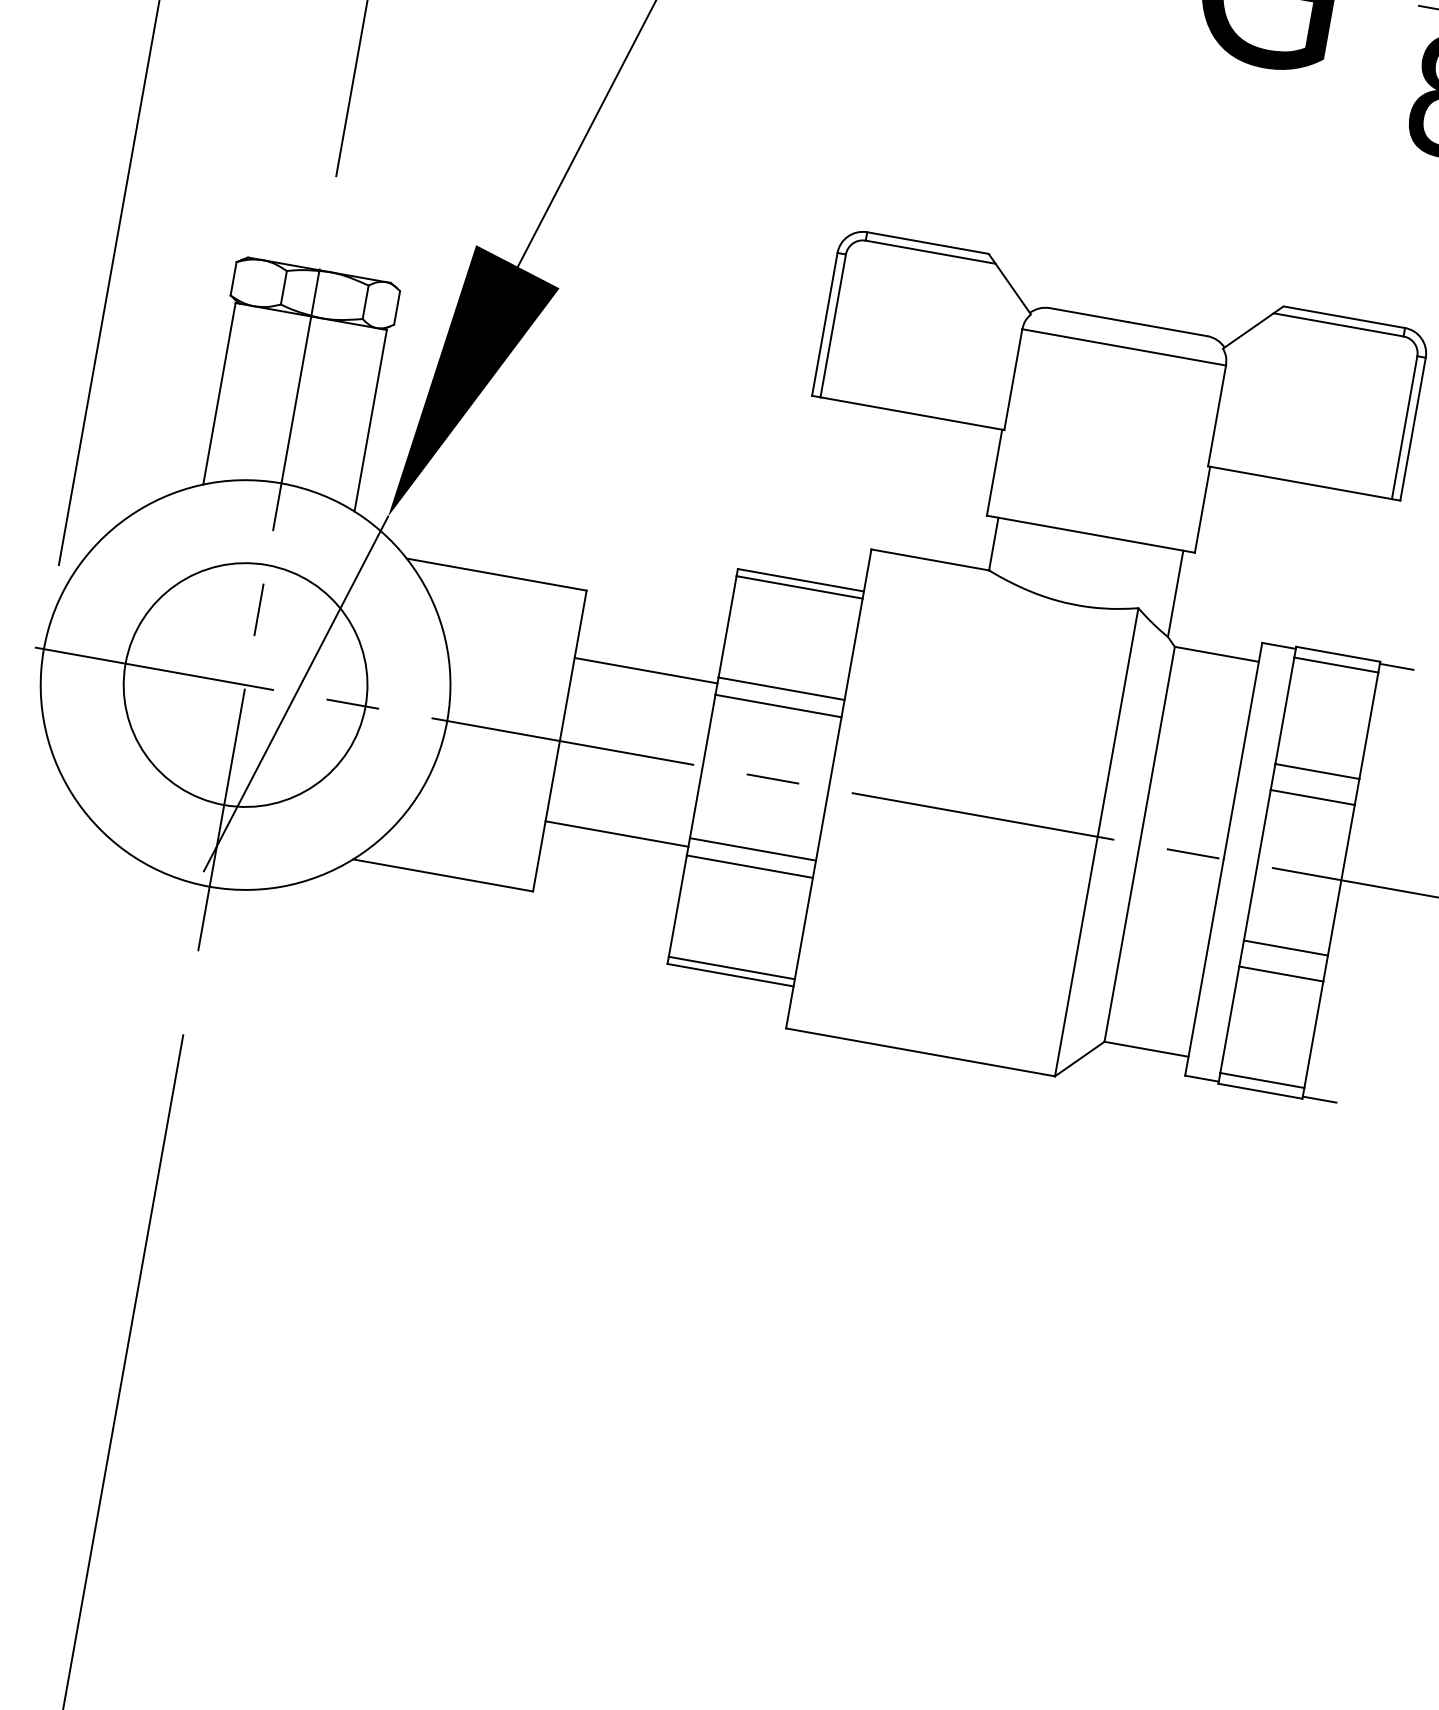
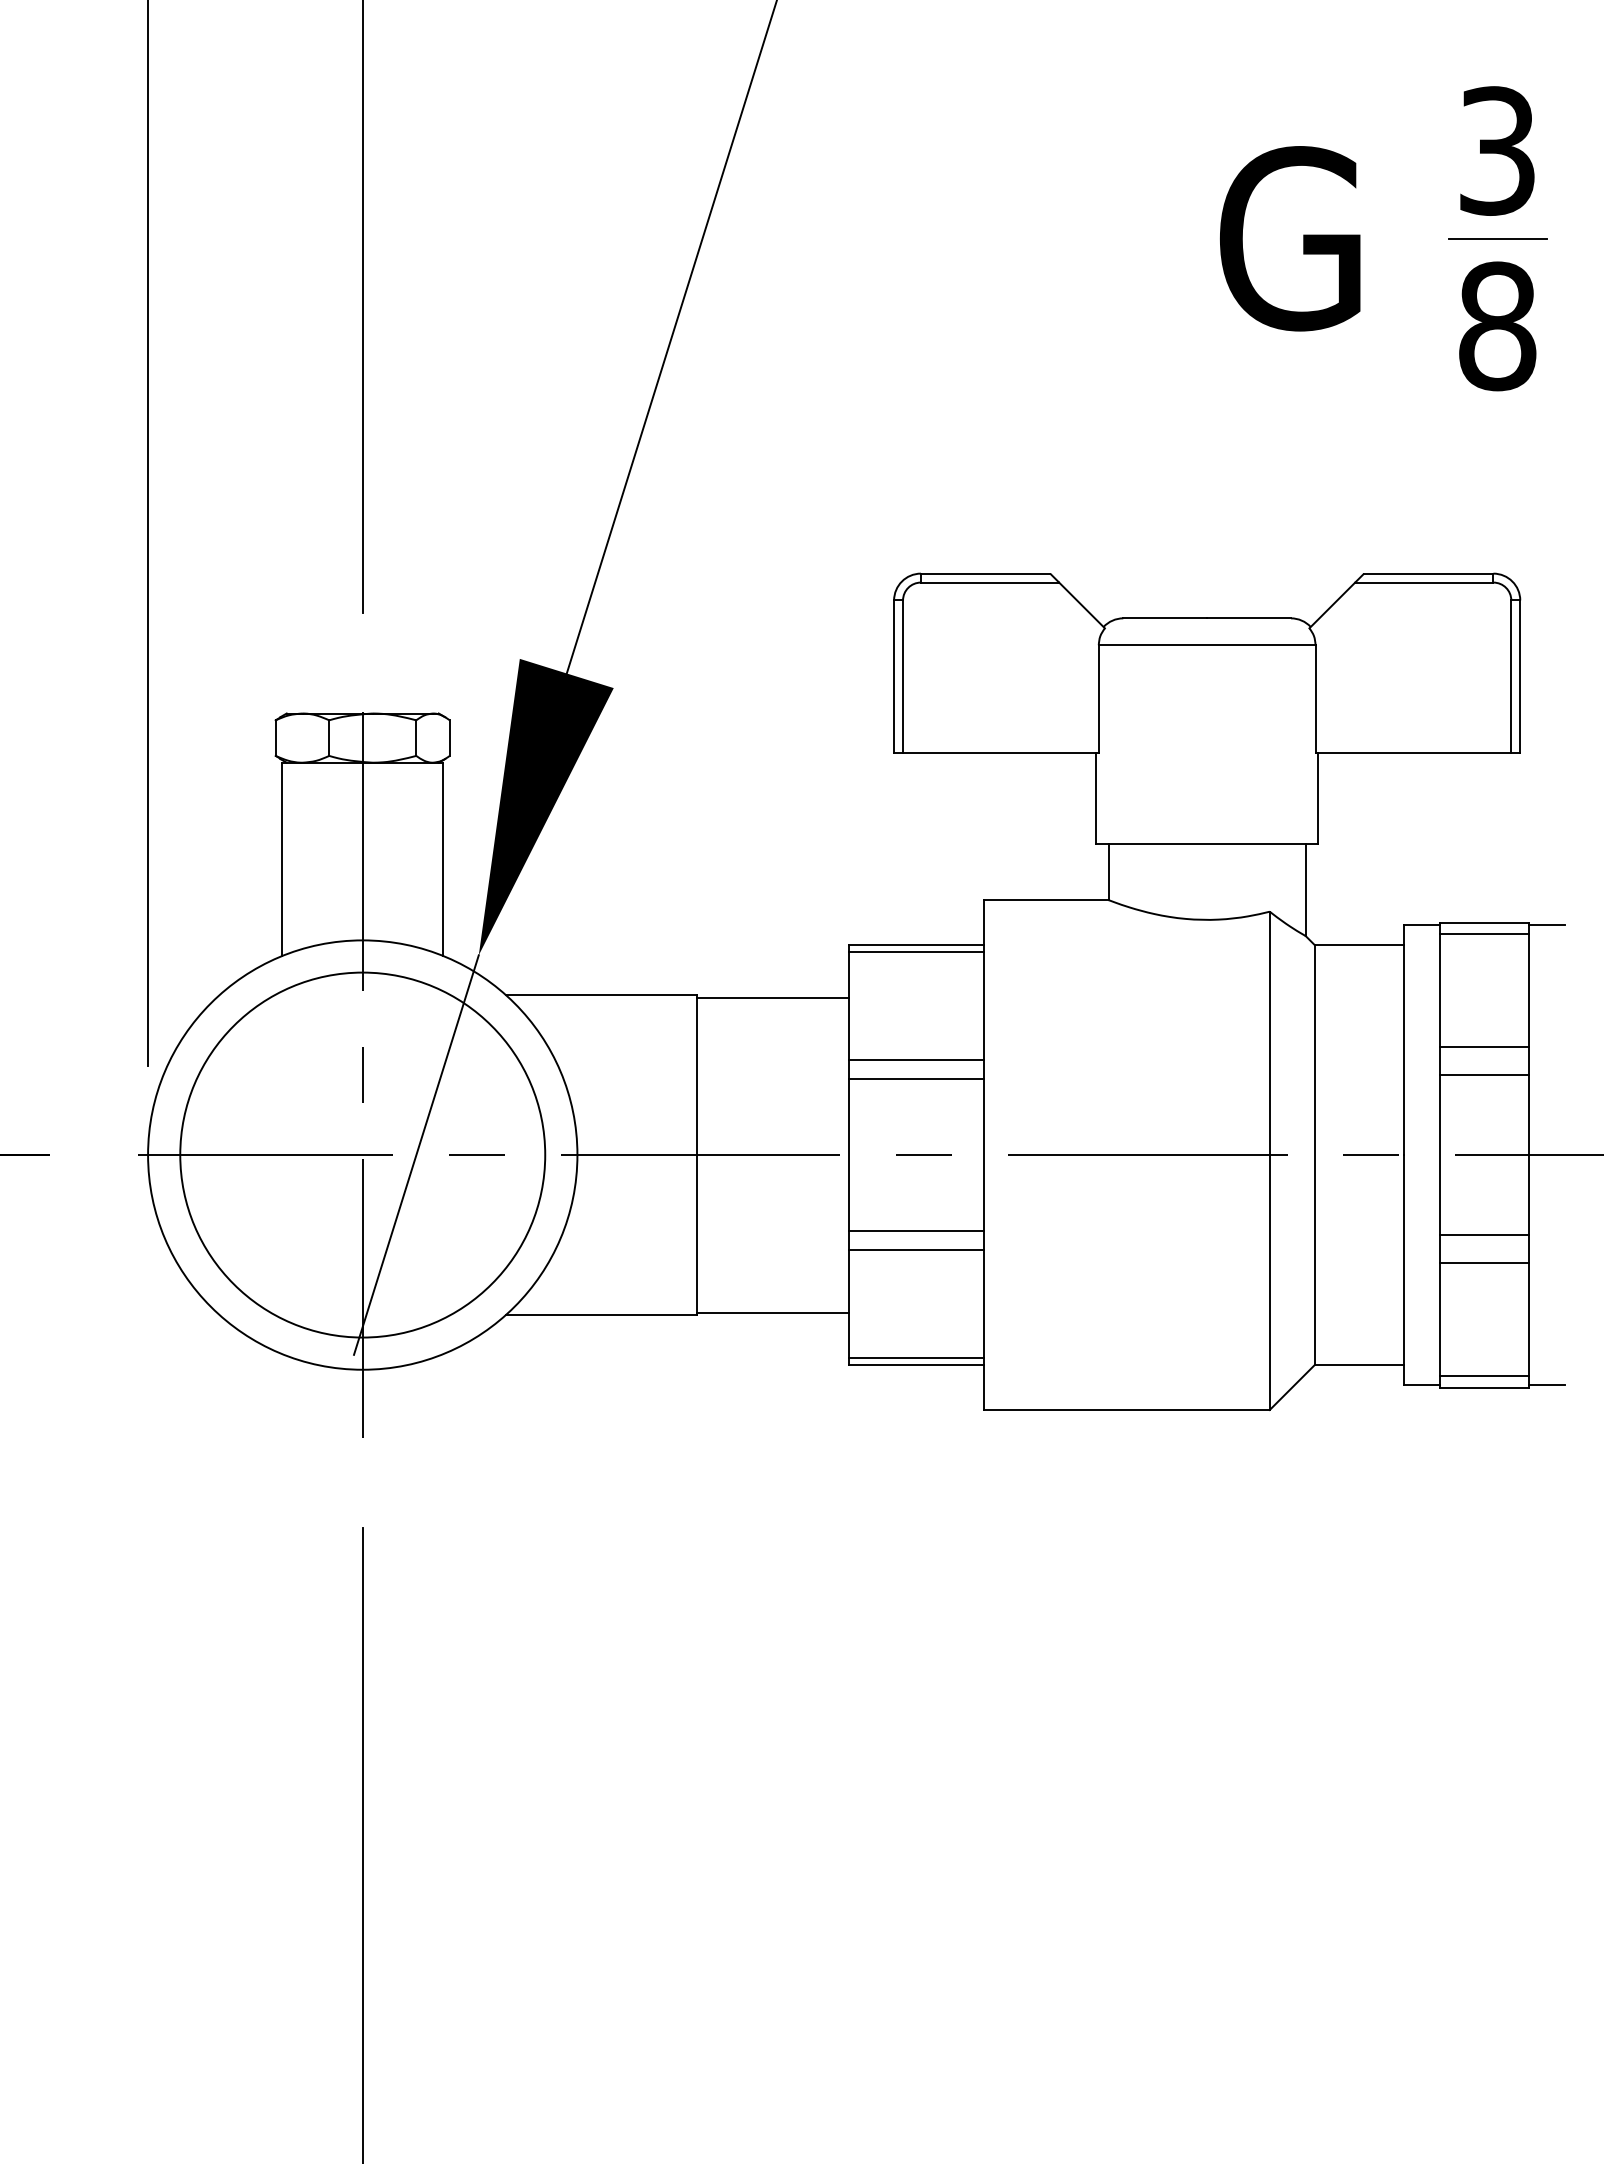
line: (646, 670) -> (773, 997), moved
circle: (245, 684) -> (362, 1154), size x1.43
line: (617, 834) -> (773, 1312), moved

